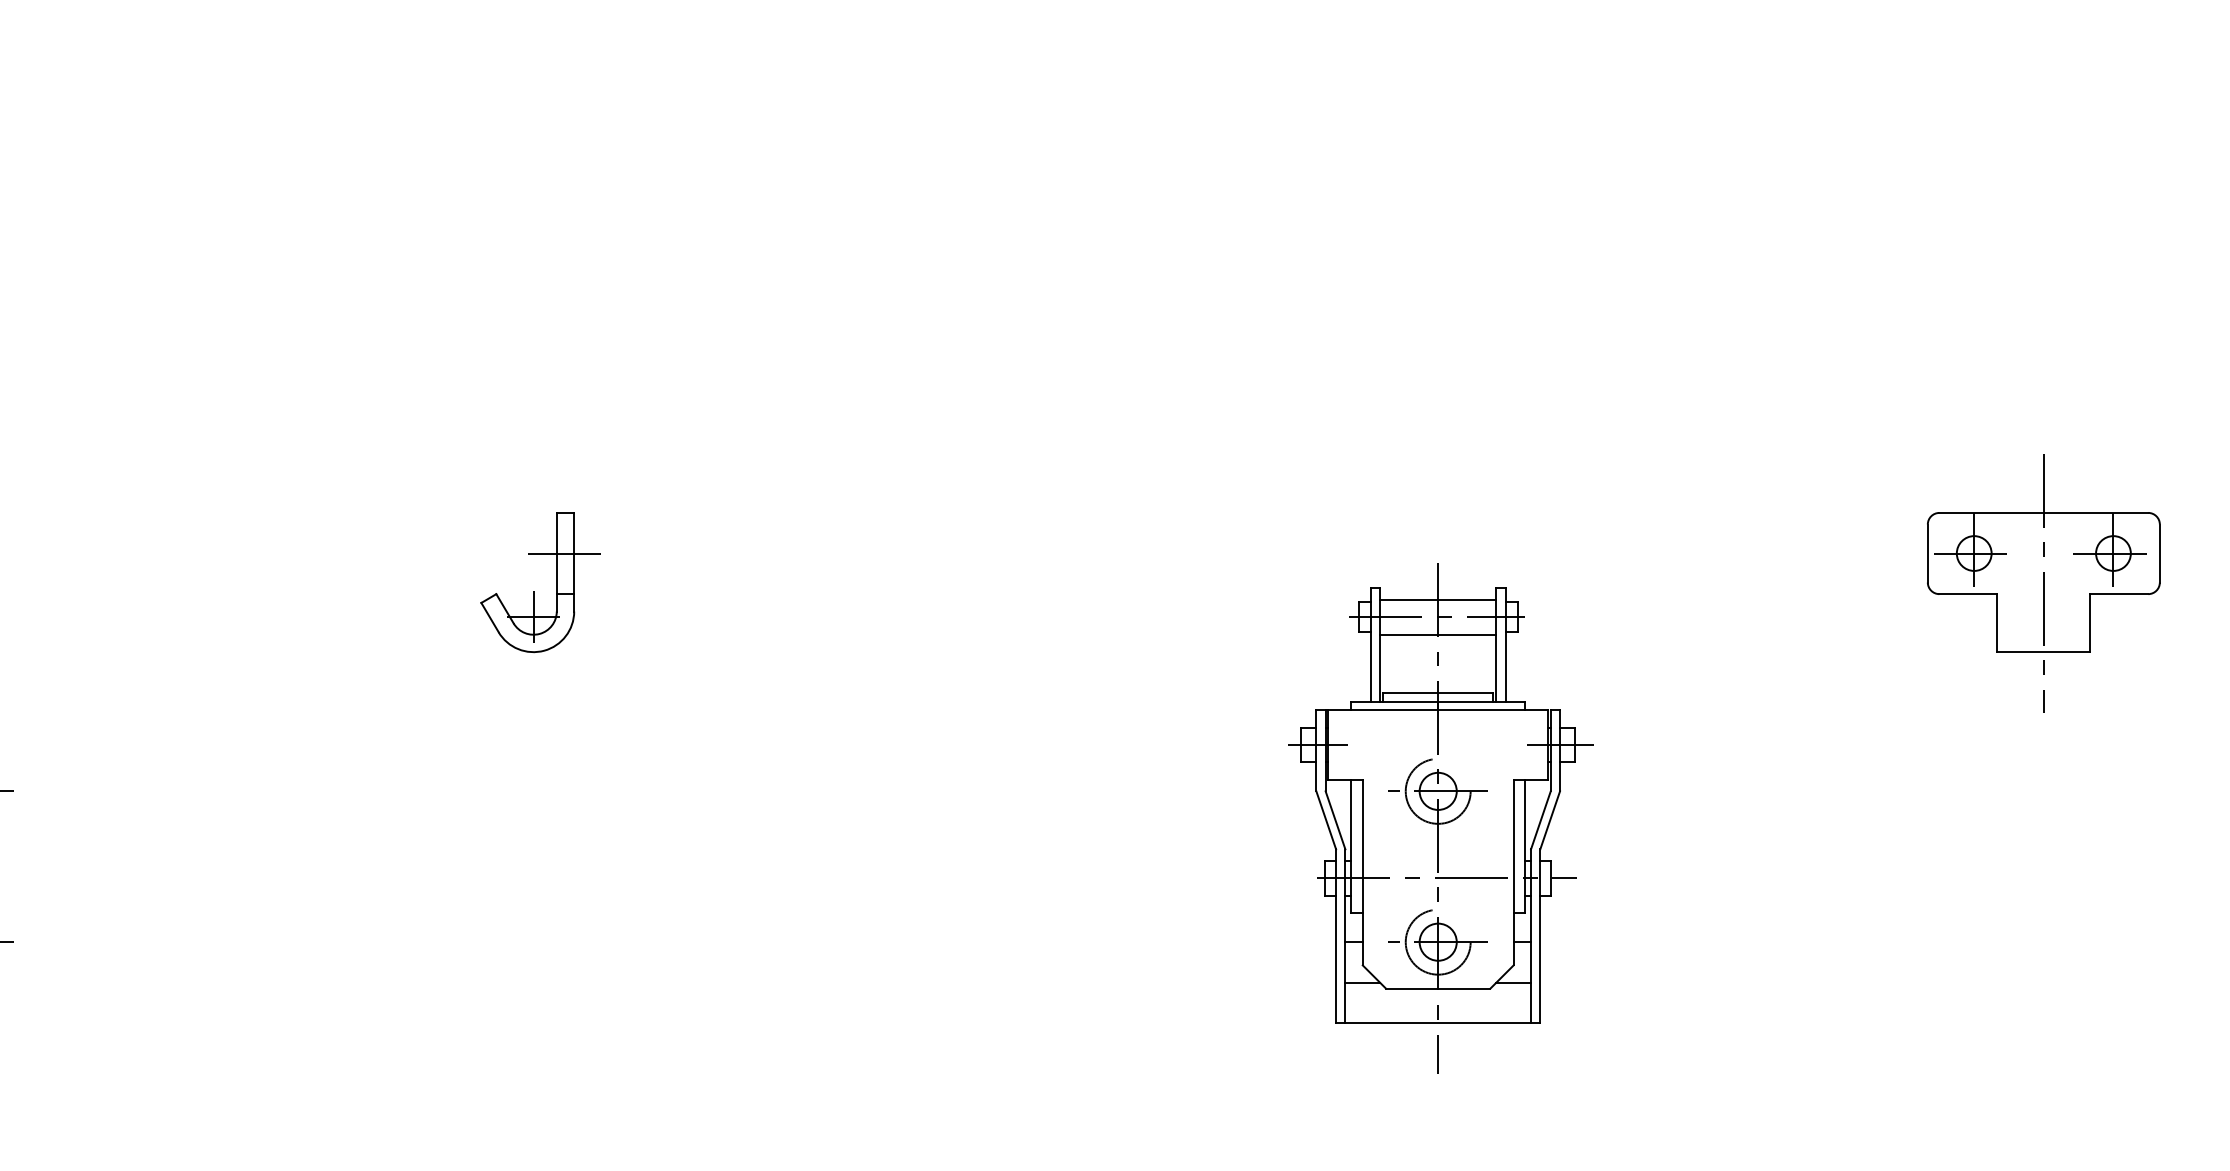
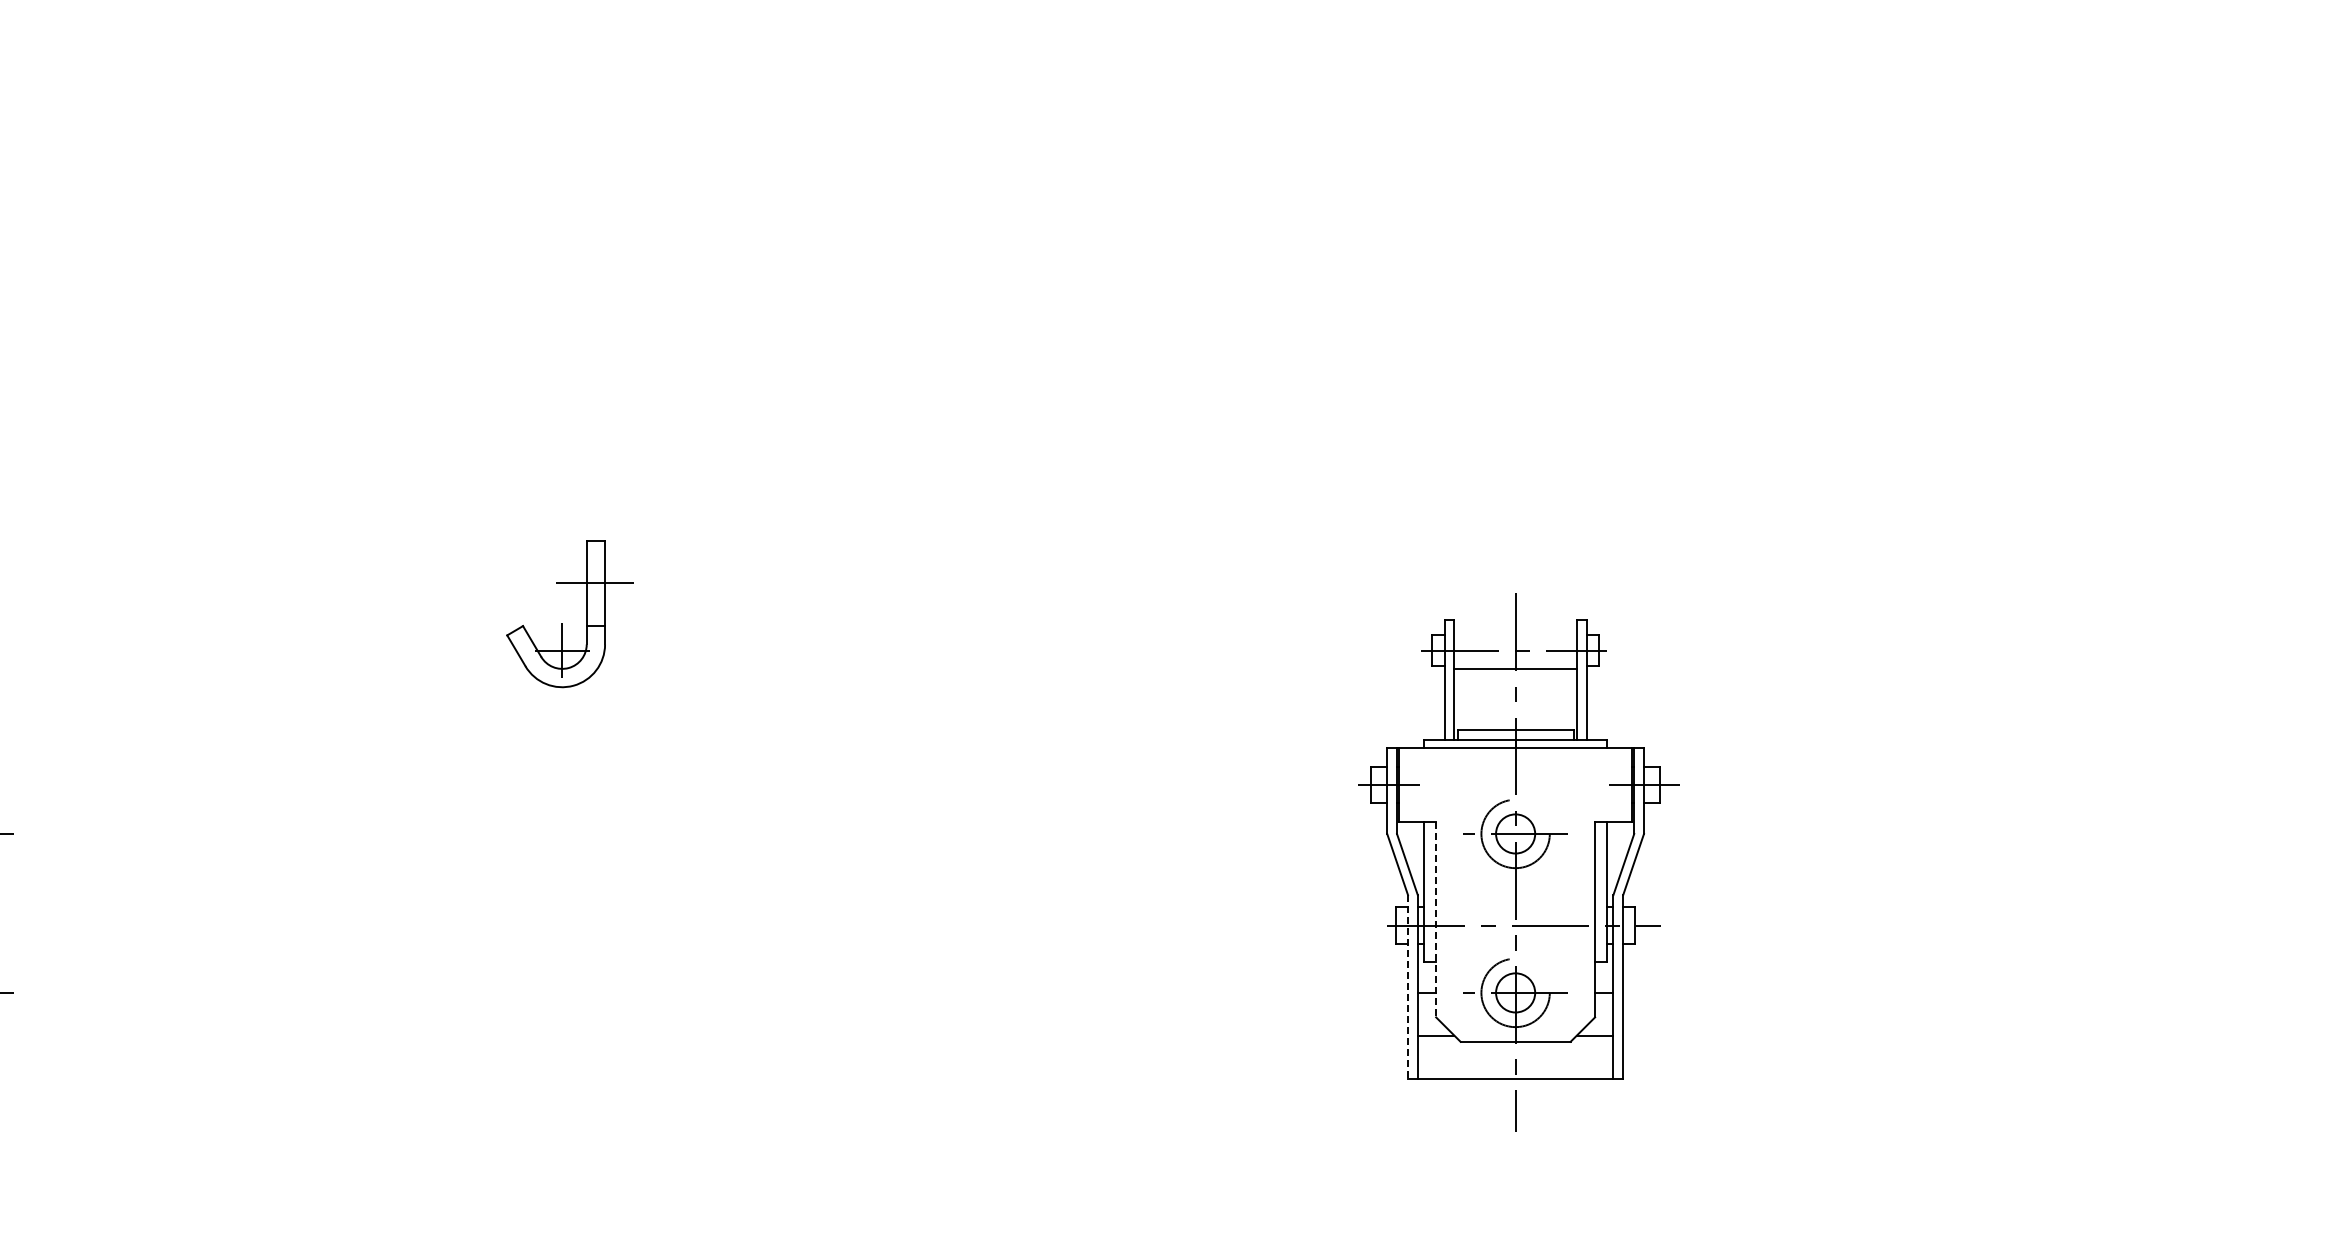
part: (2043, 583) -> (2153, 614), removed
line: (1438, 600) -> (1515, 632), removed
line: (1363, 872) -> (1436, 919), solid -> dashed
line: (1336, 936) -> (1408, 986), solid -> dashed

